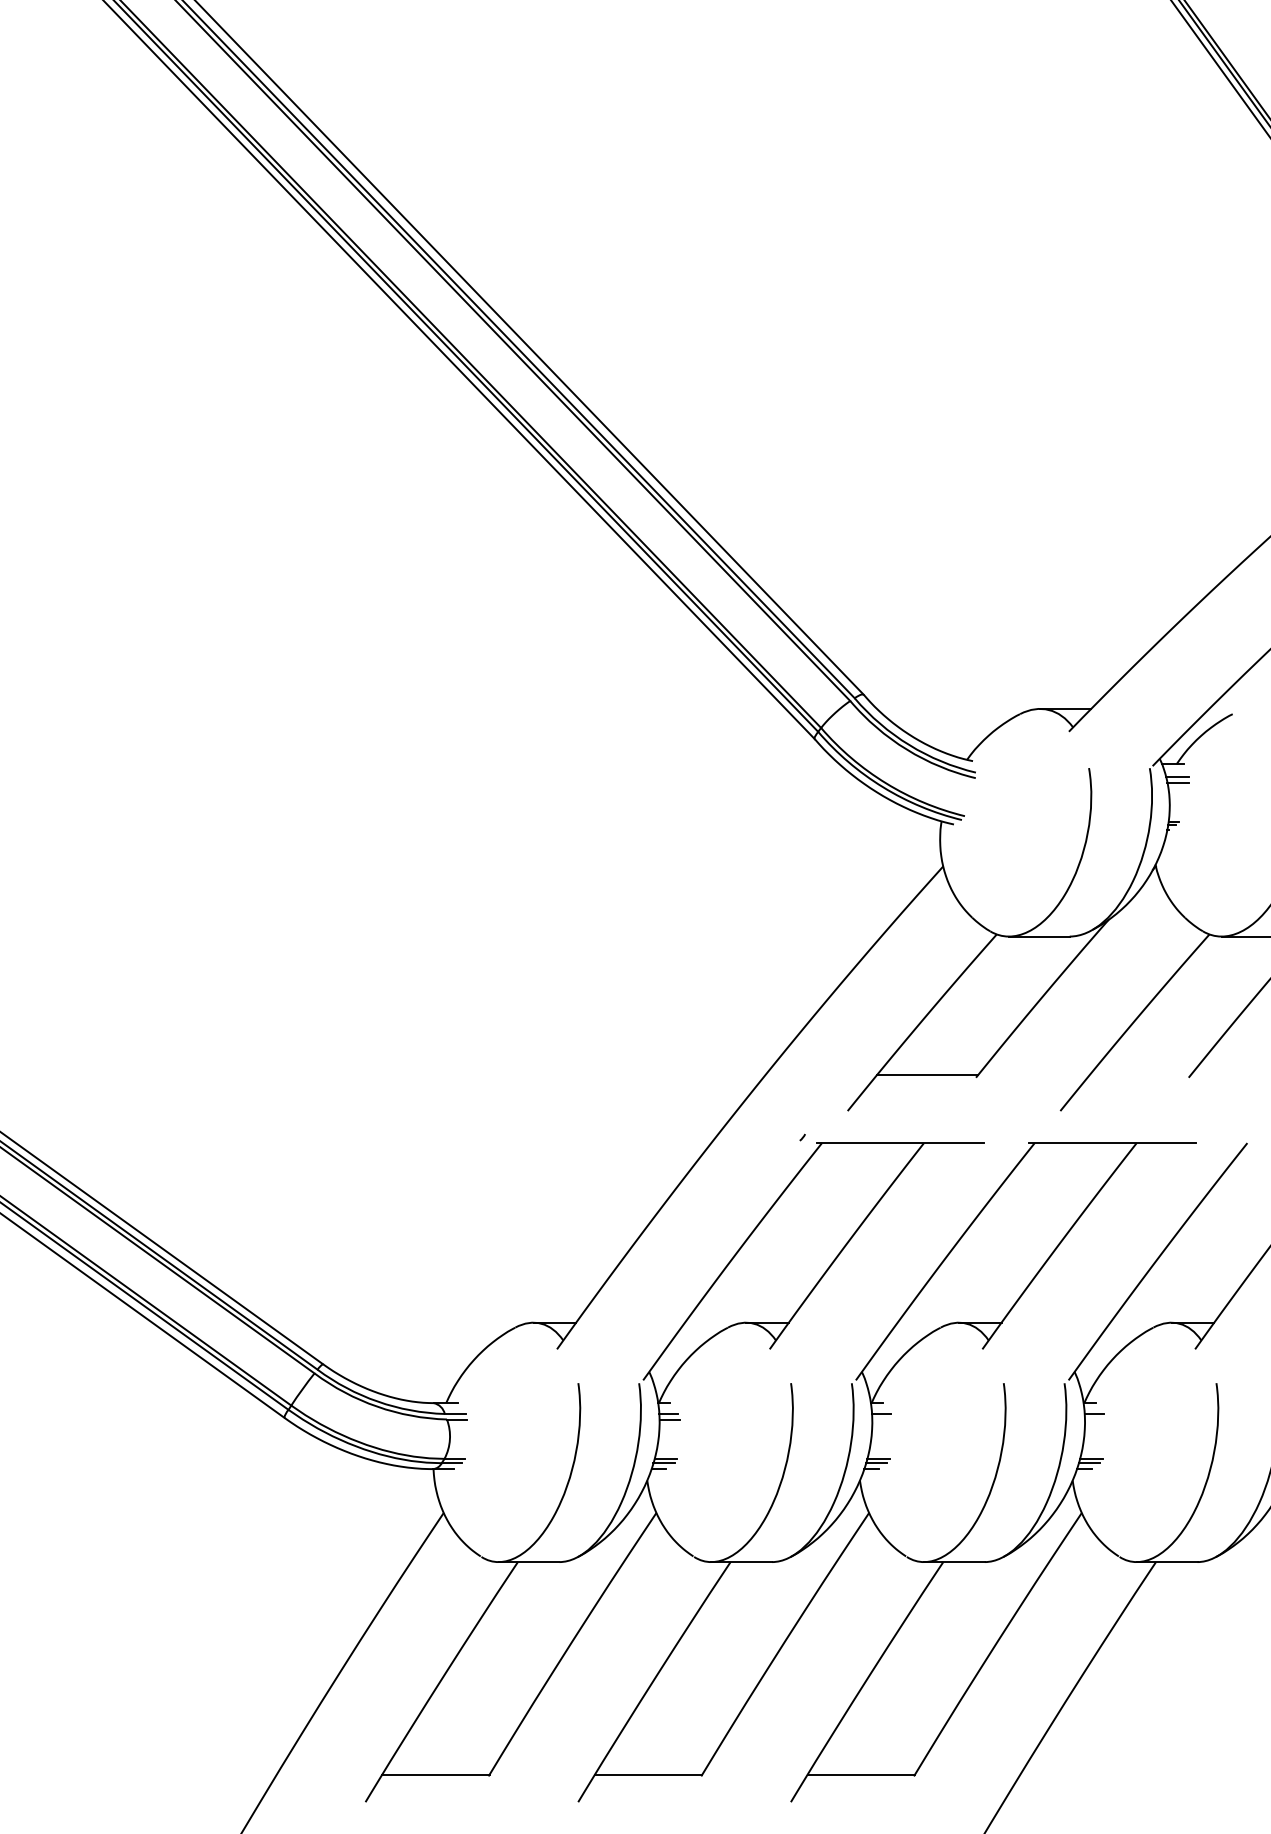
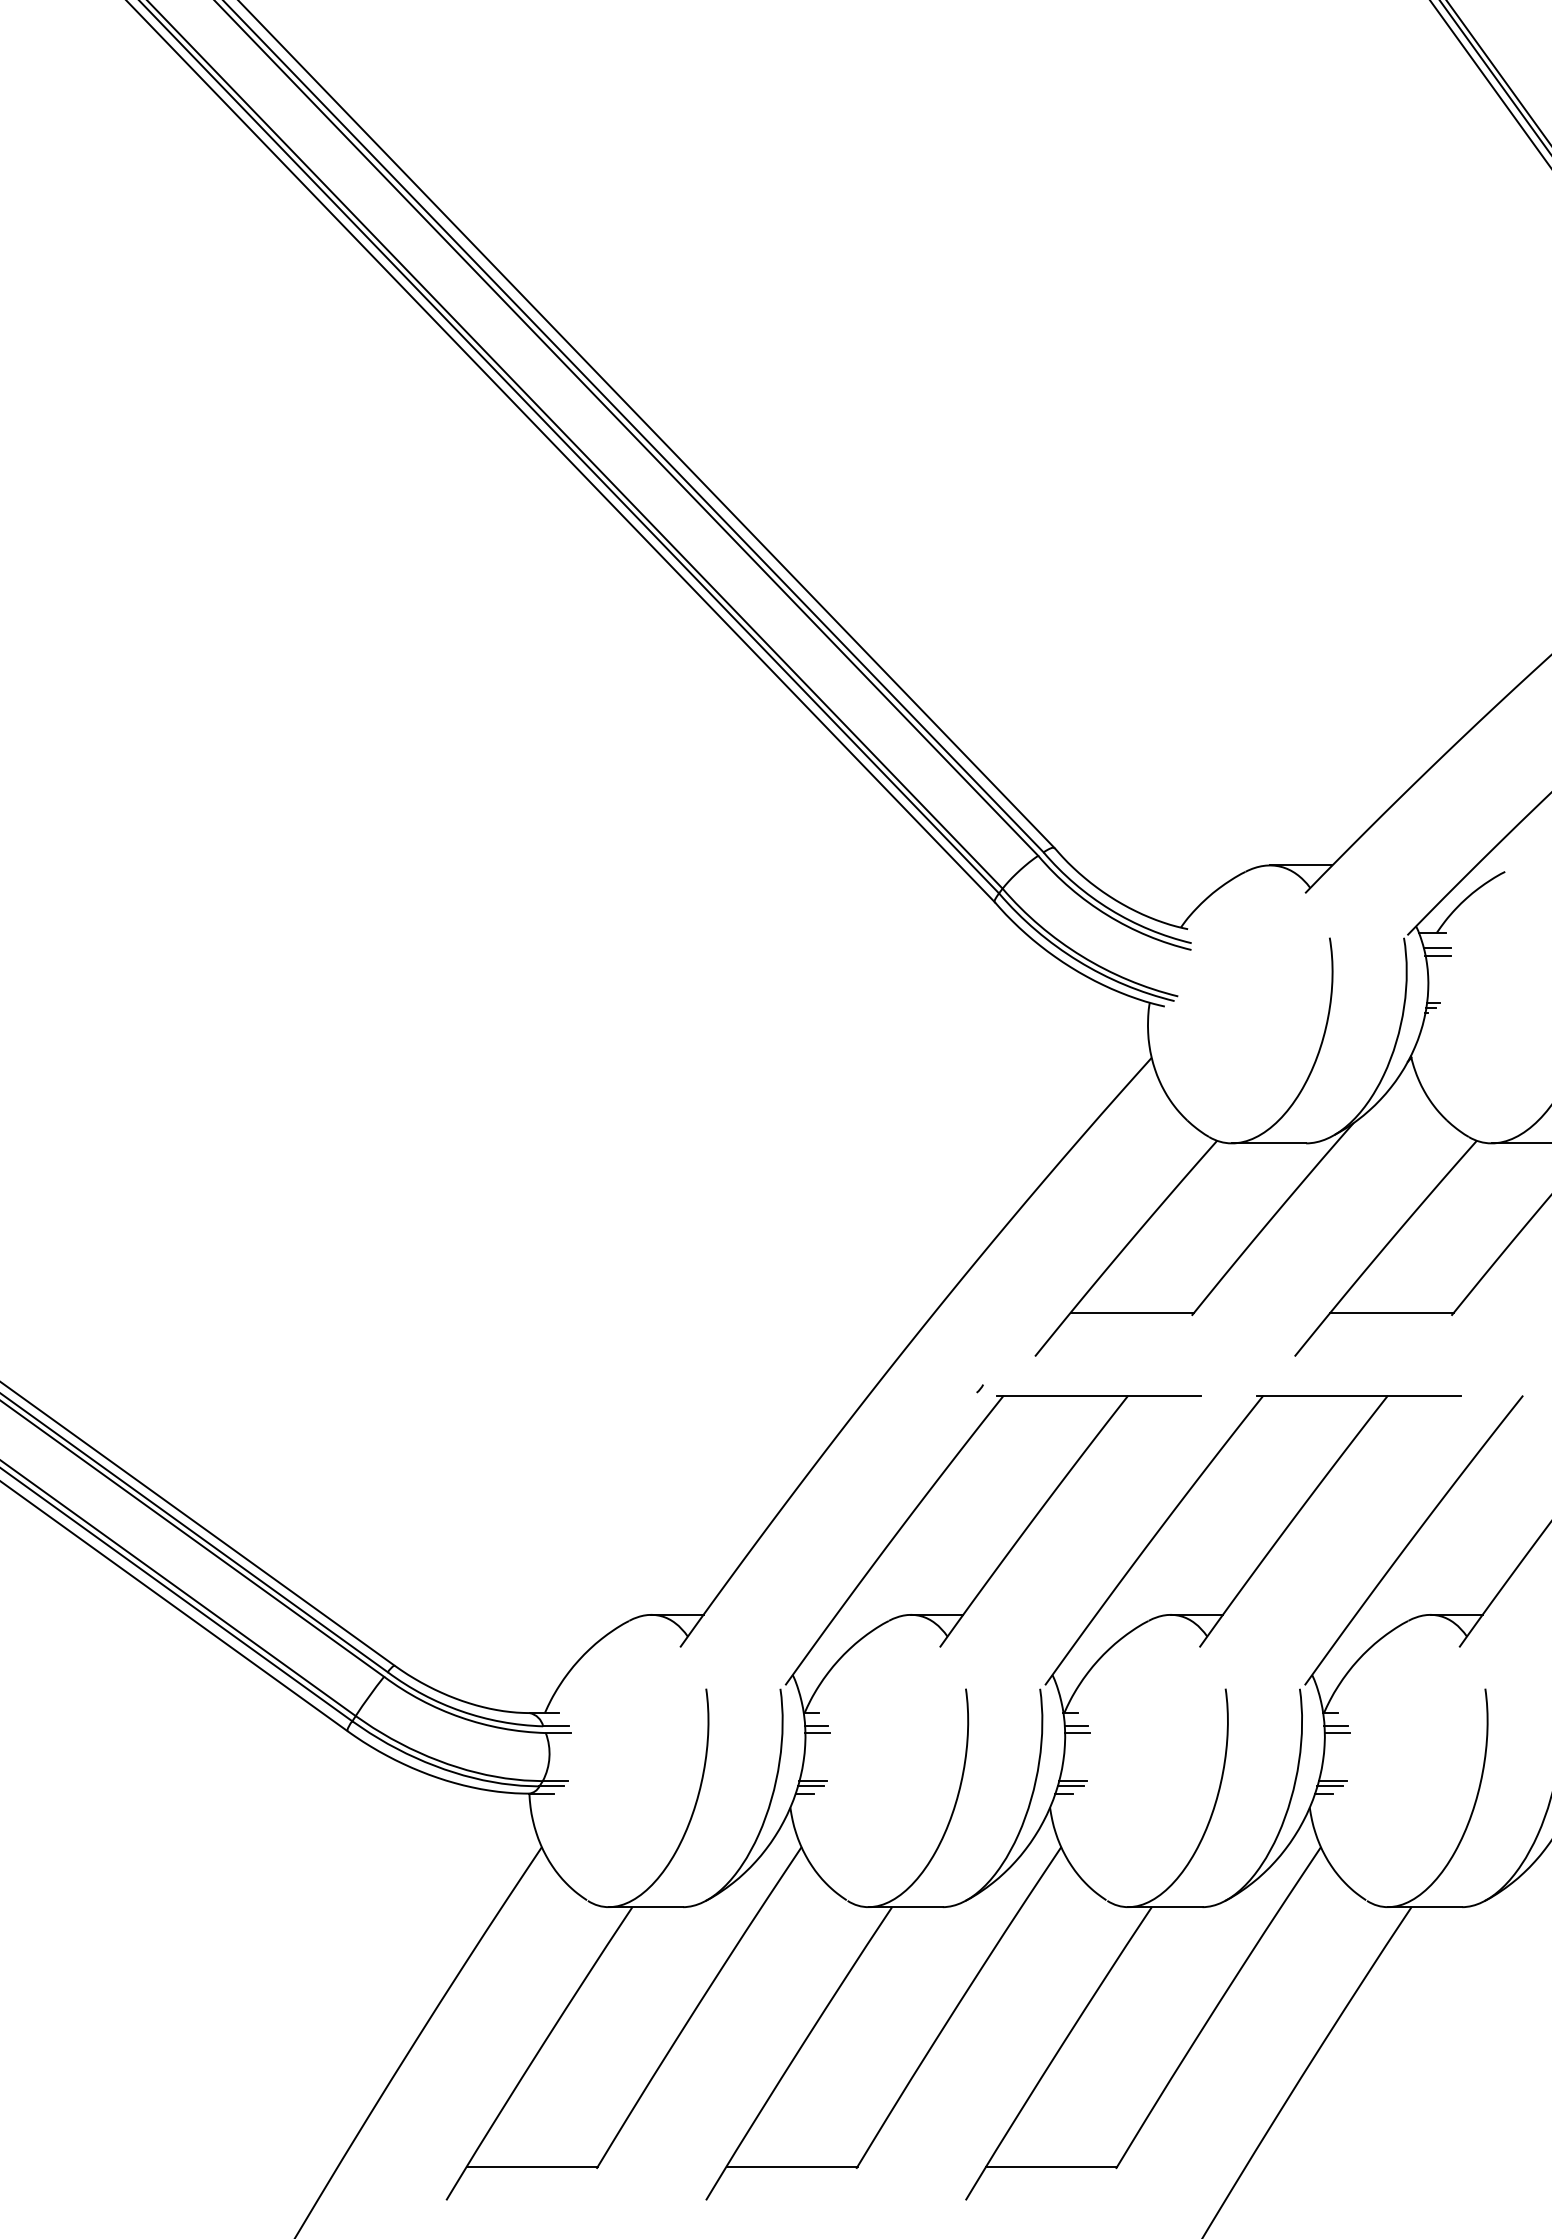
line: (1139, 1075) -> (1391, 1312), added
line: (882, 1419) -> (1077, 1733), added
line: (1094, 1419) -> (1336, 1733), added

